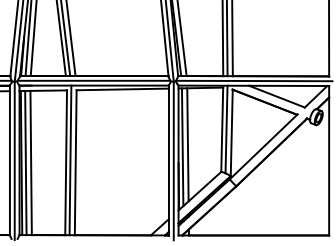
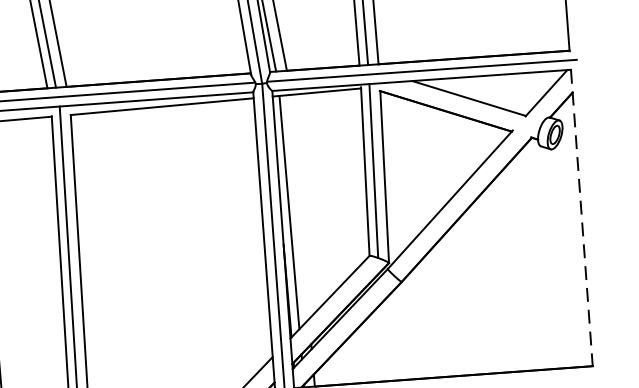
line: (187, 144) -> (298, 206), removed
line: (329, 160) -> (582, 217), solid -> dashed

